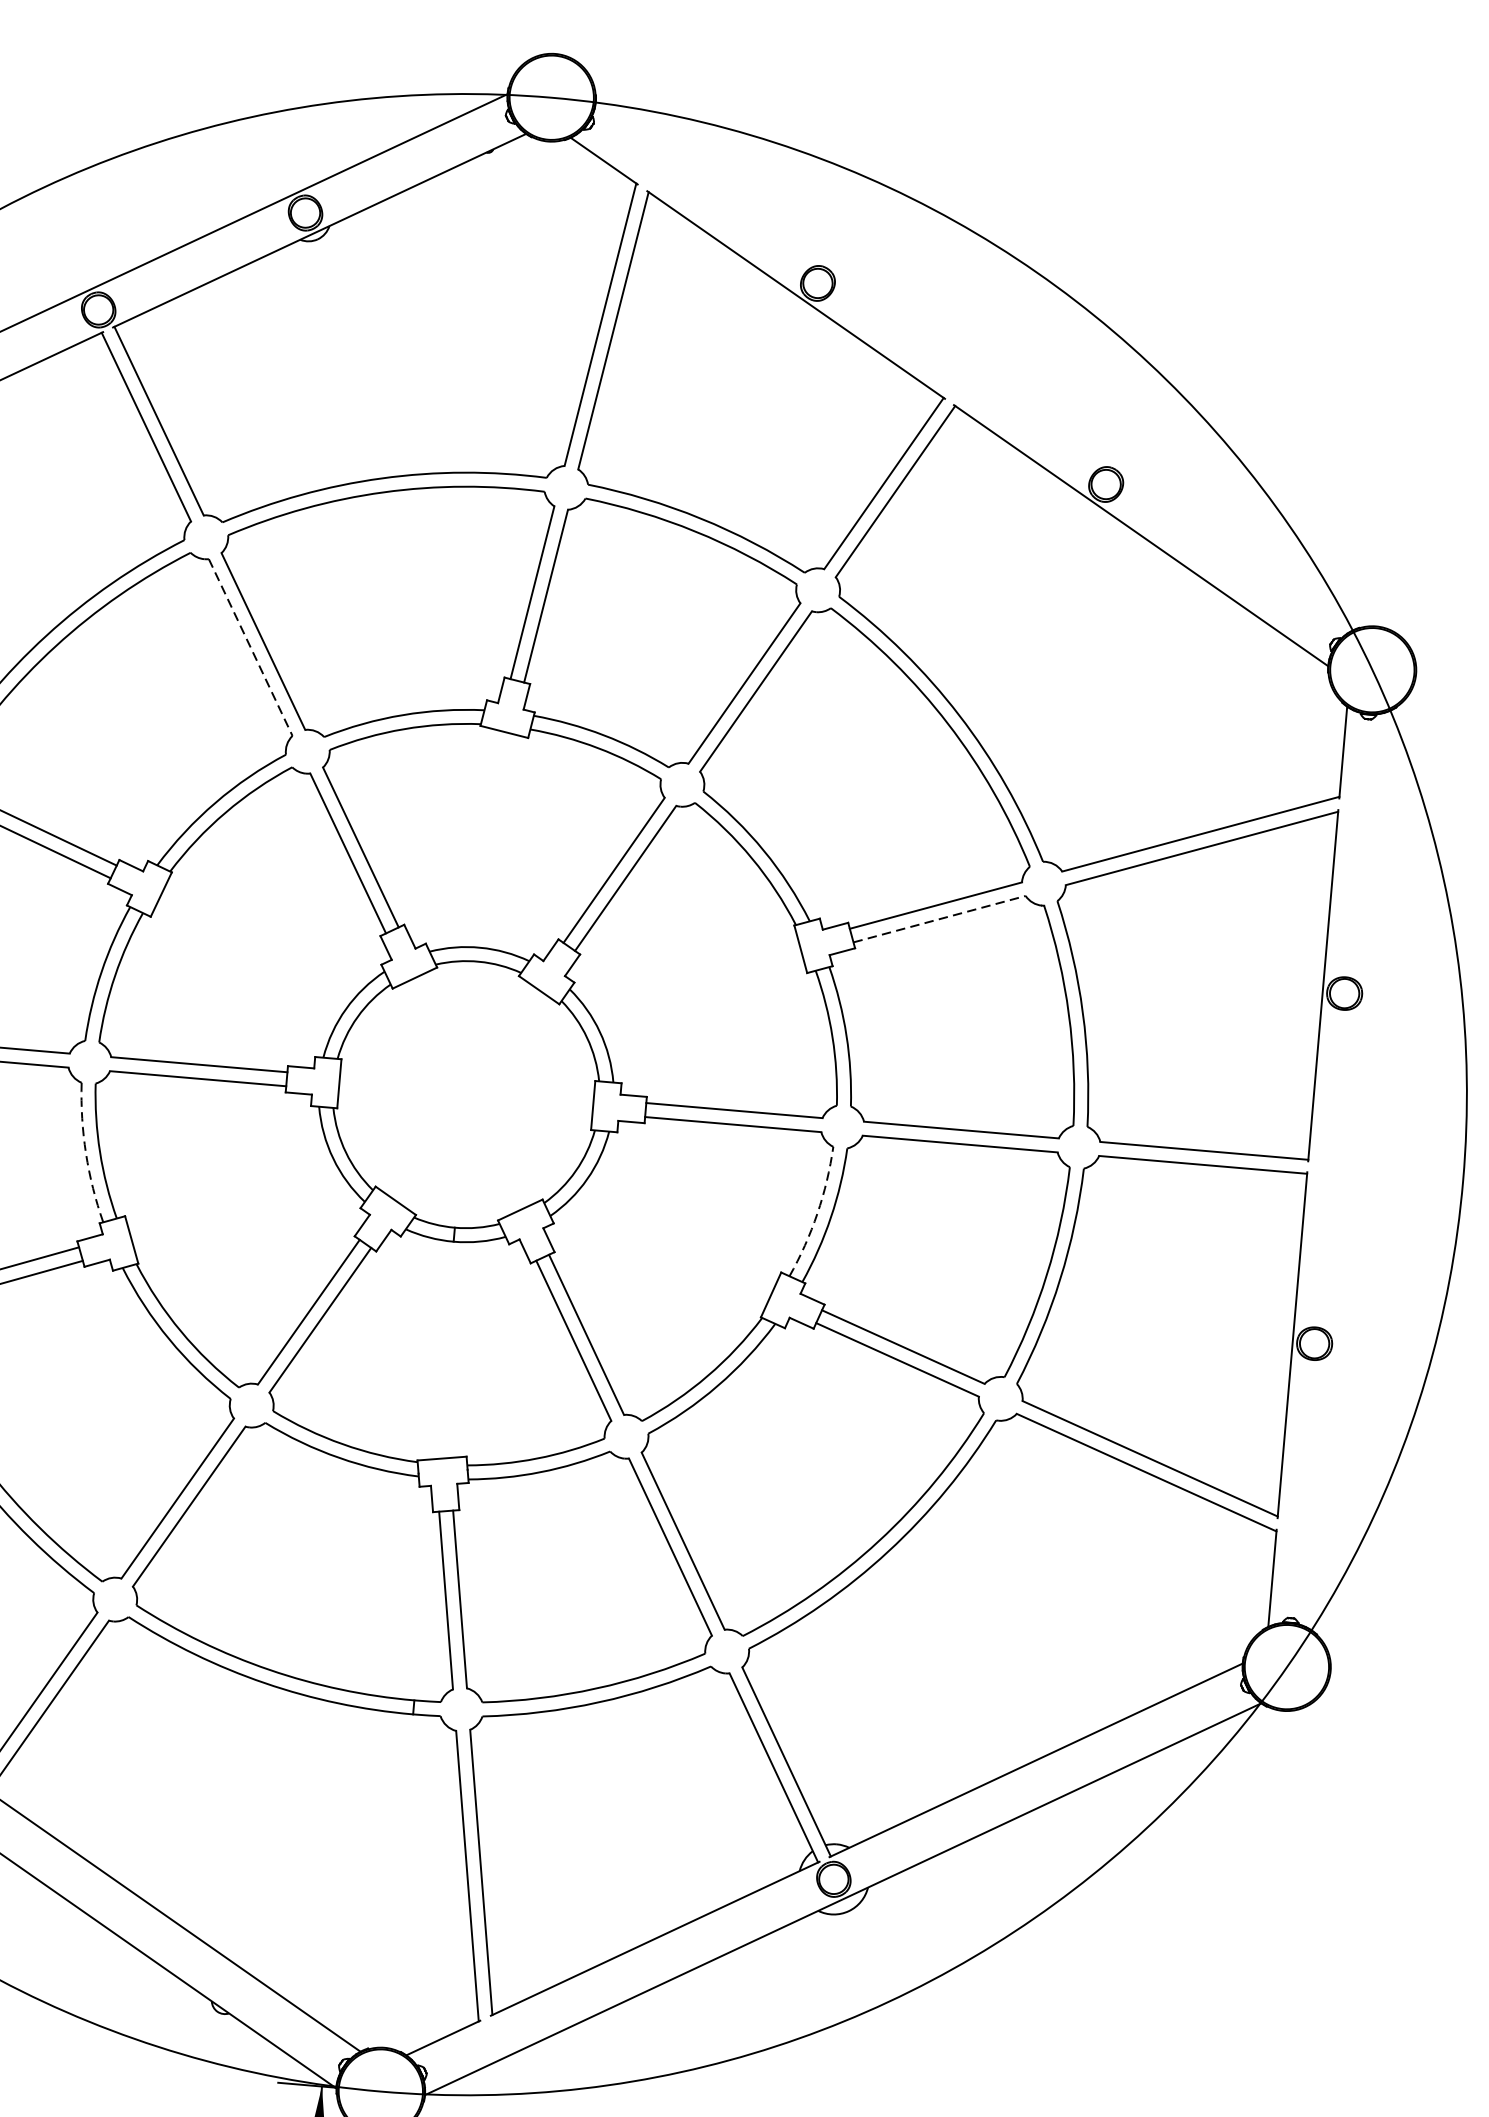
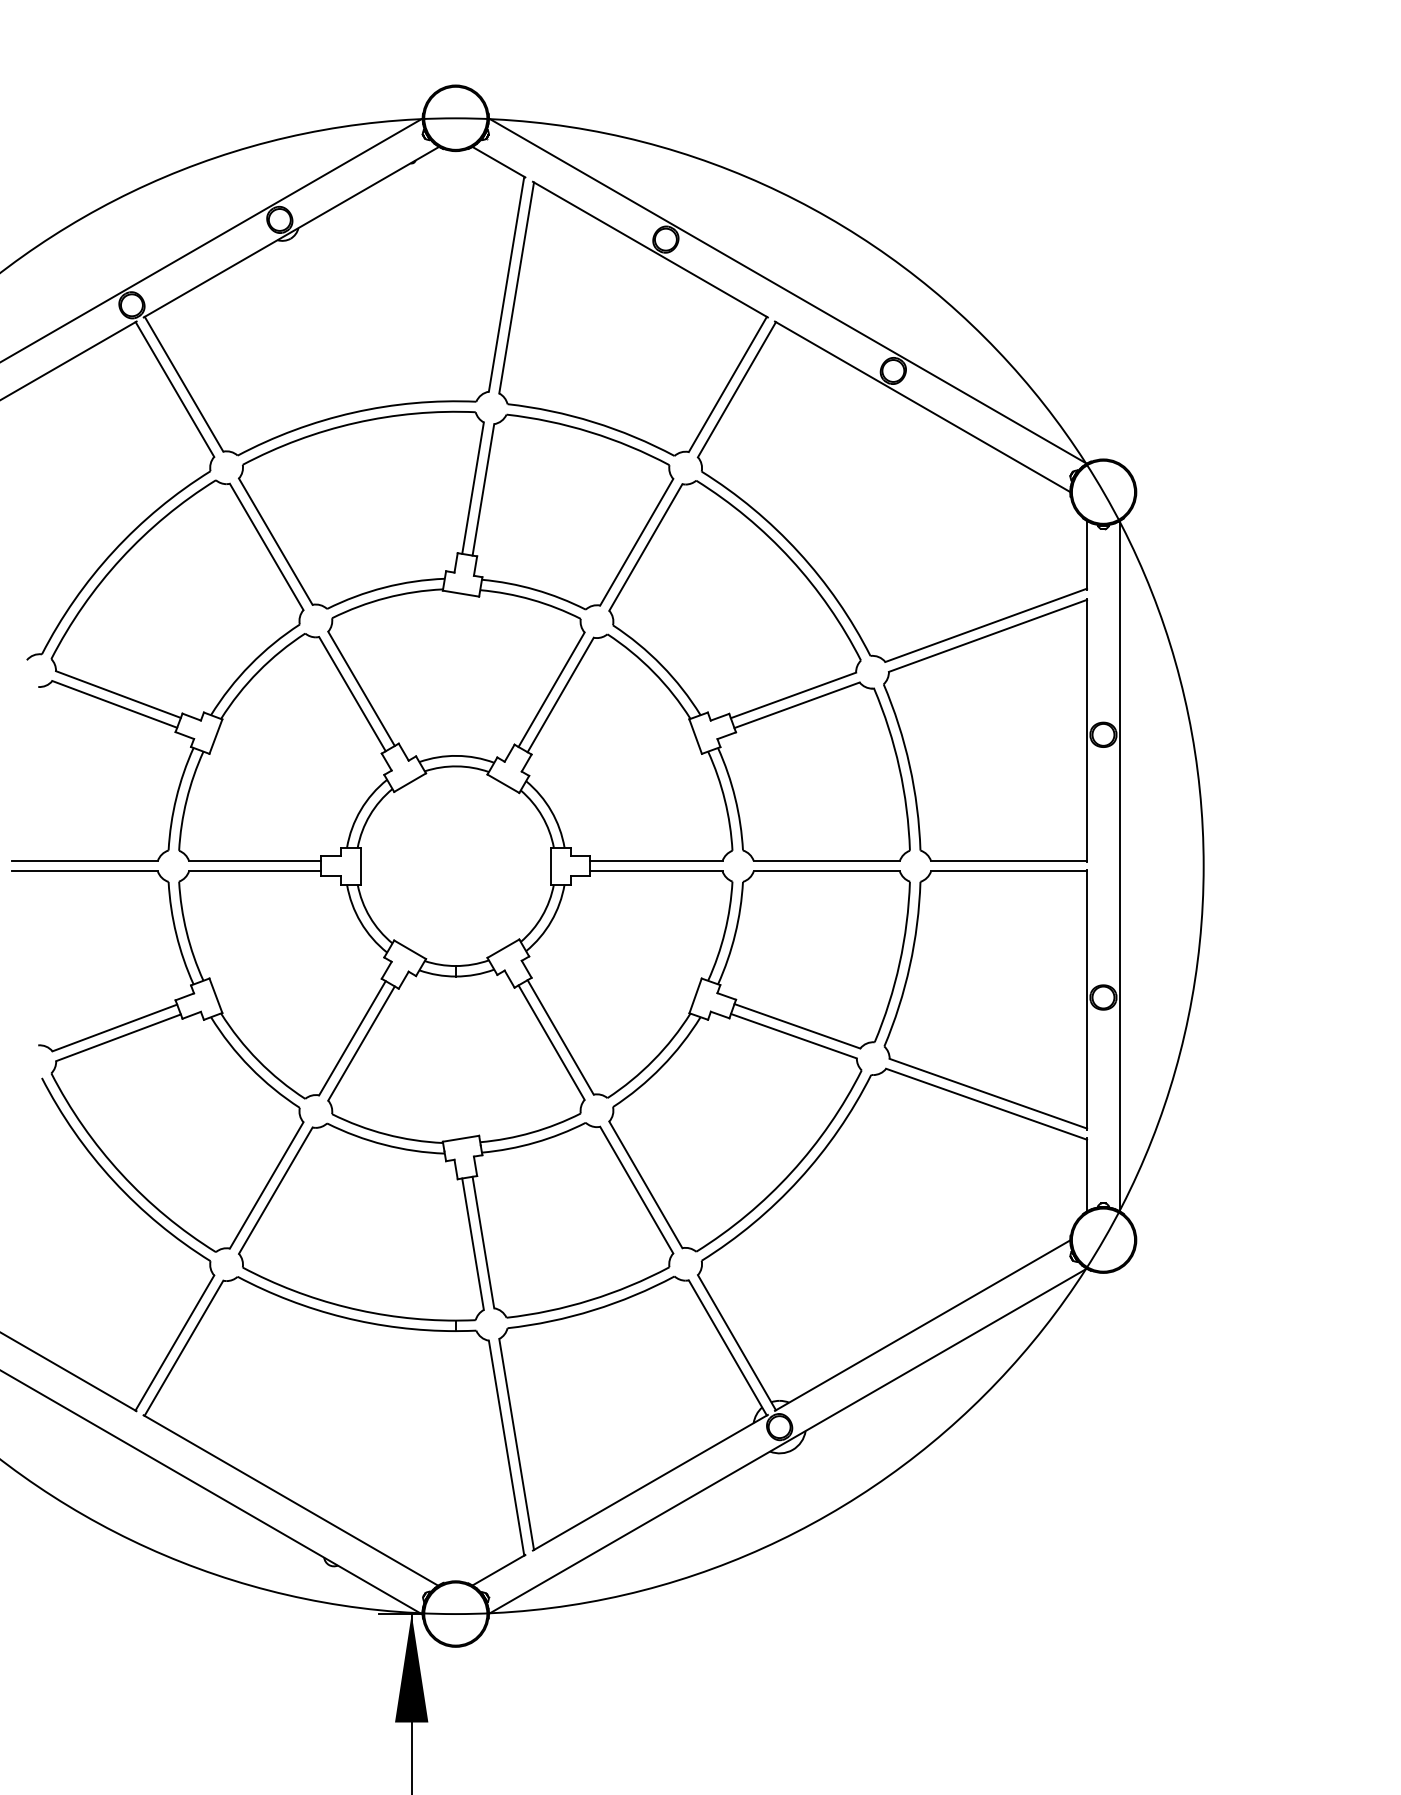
line: (974, 365) -> (787, 290), added
line: (250, 648) -> (266, 547), dashed -> solid
line: (940, 919) -> (797, 705), dashed -> solid
arc: (86, 1153) -> (176, 934), dashed -> solid
line: (1350, 1170) -> (1119, 866), added
arc: (816, 1213) -> (724, 932), dashed -> solid

